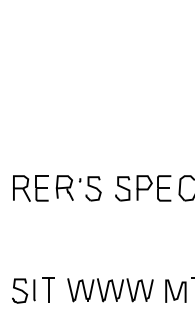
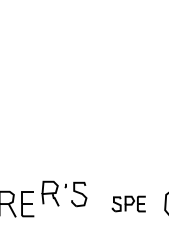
part: (79, 182) -> (65, 188), moved
part: (143, 188) -> (129, 204), size x0.6

